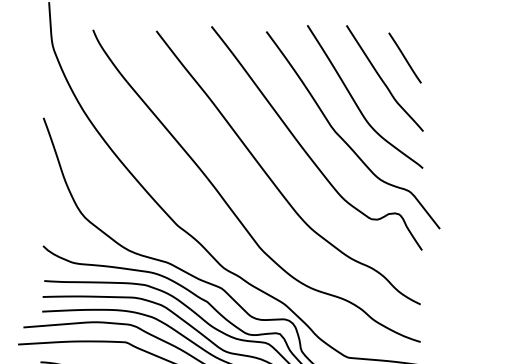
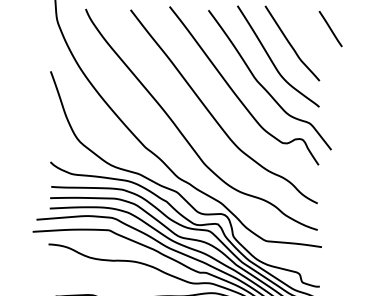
line: (404, 58) -> (330, 29), moved

